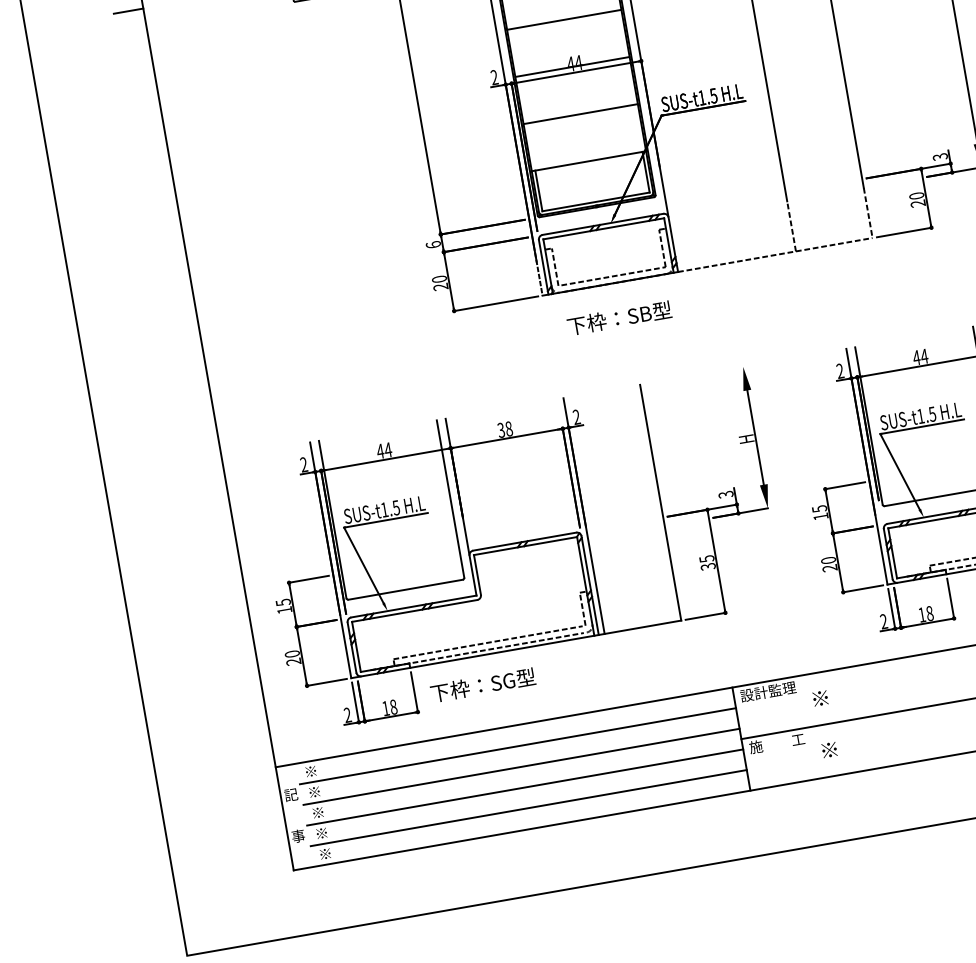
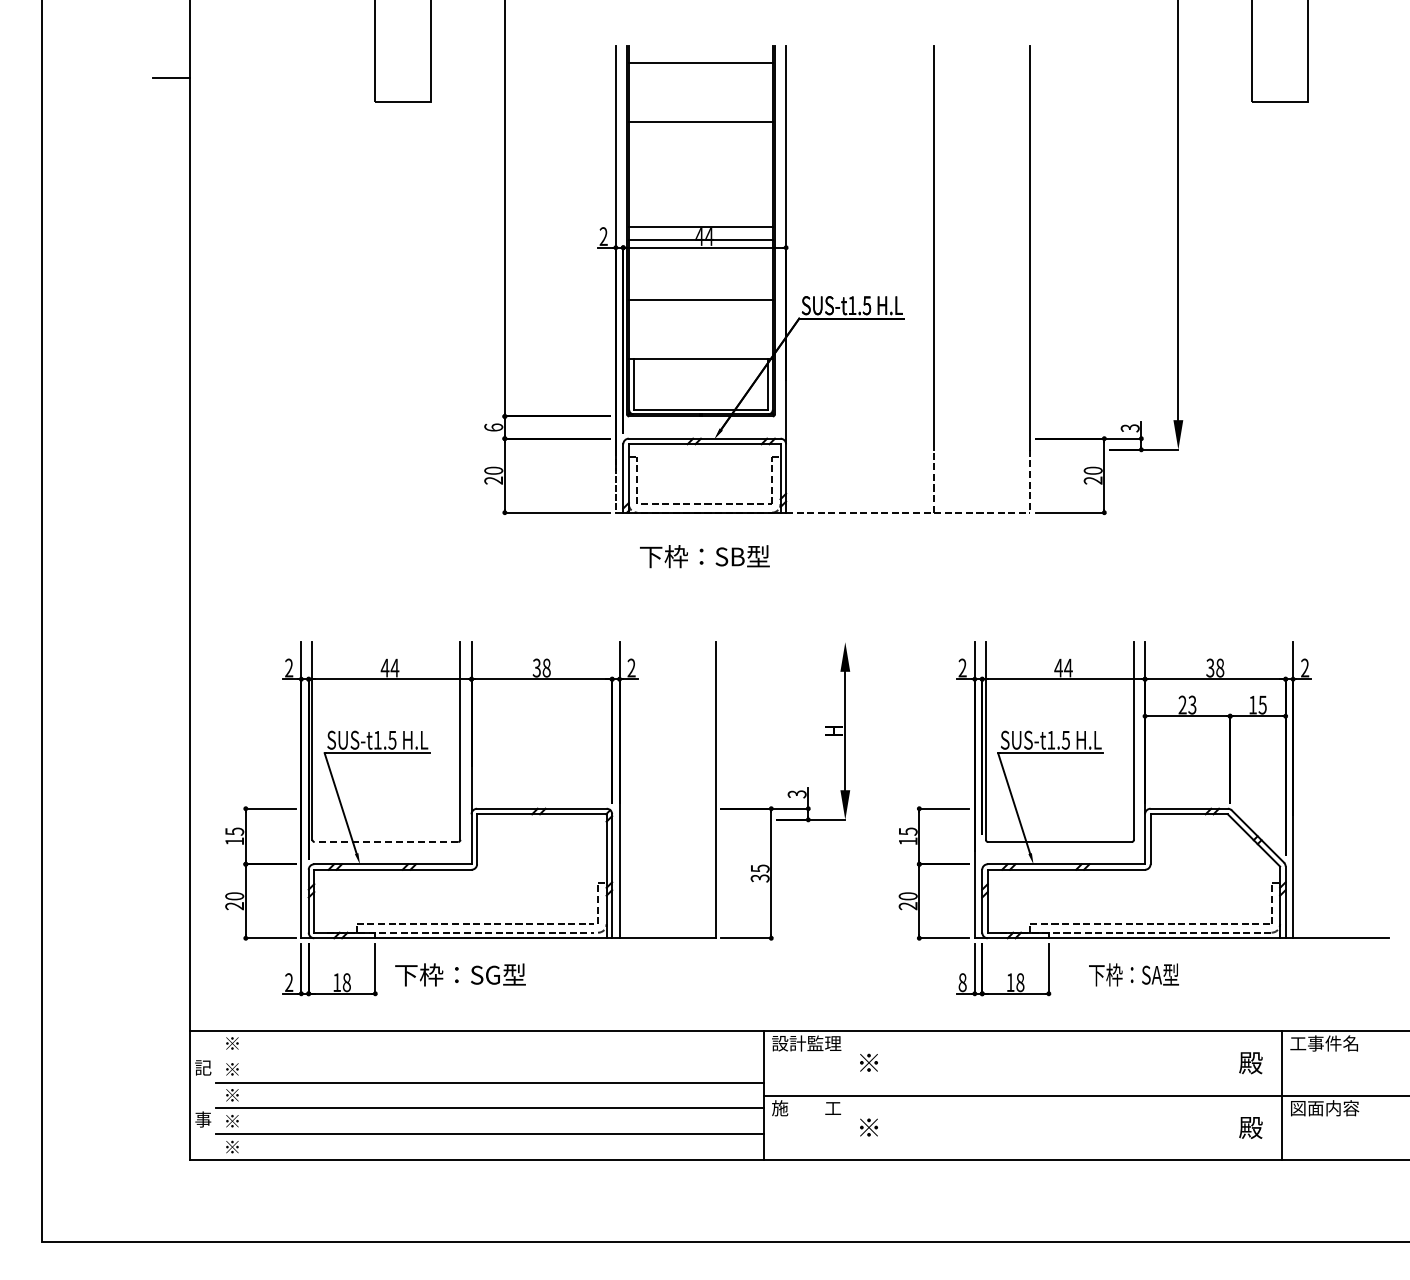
line: (563, 20) -> (700, 227), moved
line: (405, 590) -> (386, 842), solid -> dashed
text: (883, 621) -> (962, 982), 2 -> 8
line: (517, 746) -> (489, 1056), removed

